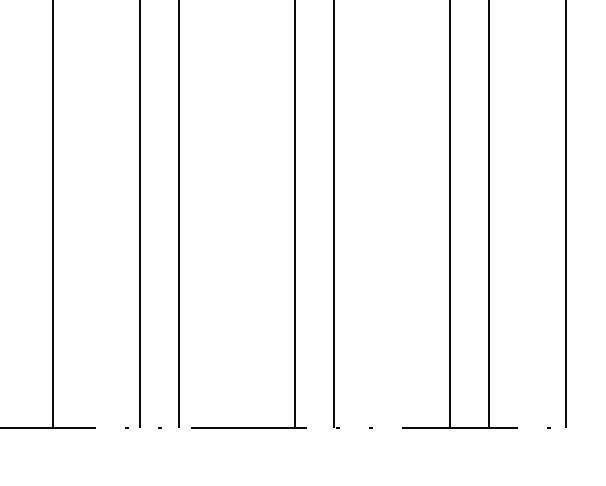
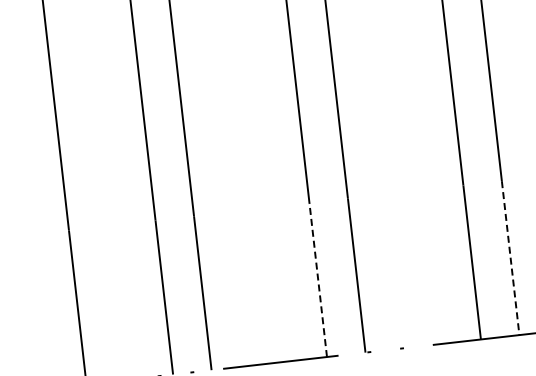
line: (295, 349) -> (318, 279), solid -> dashed
line: (489, 350) -> (511, 258), solid -> dashed

